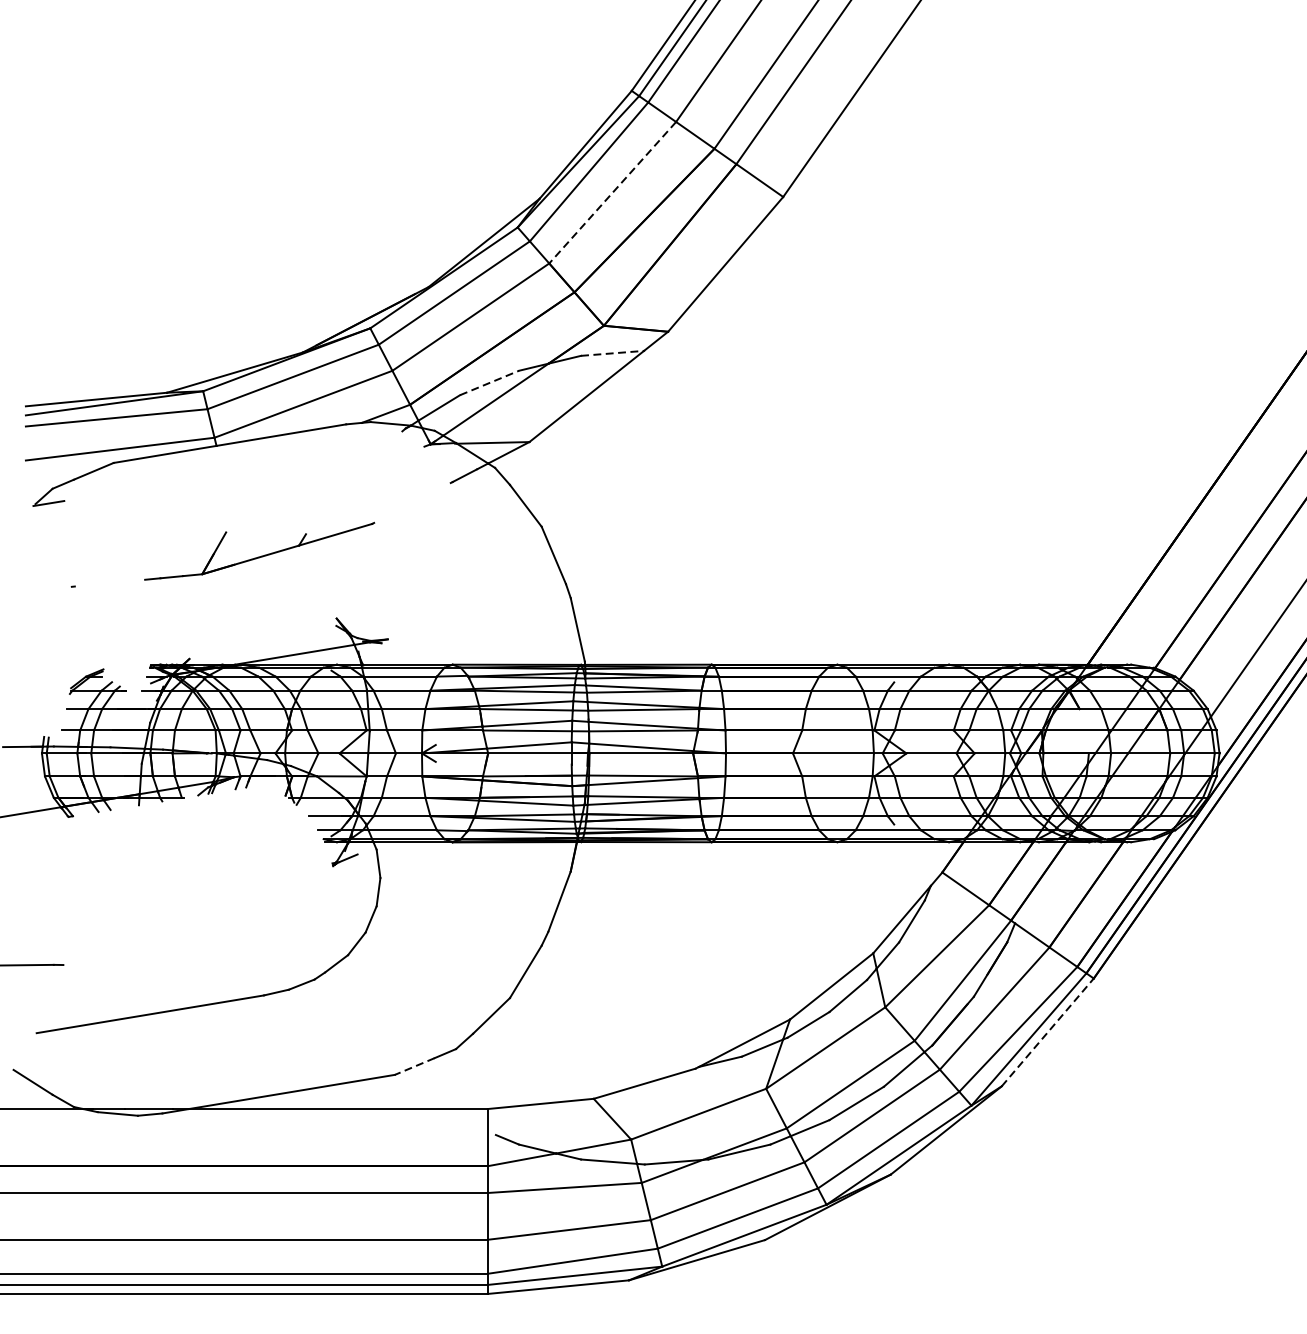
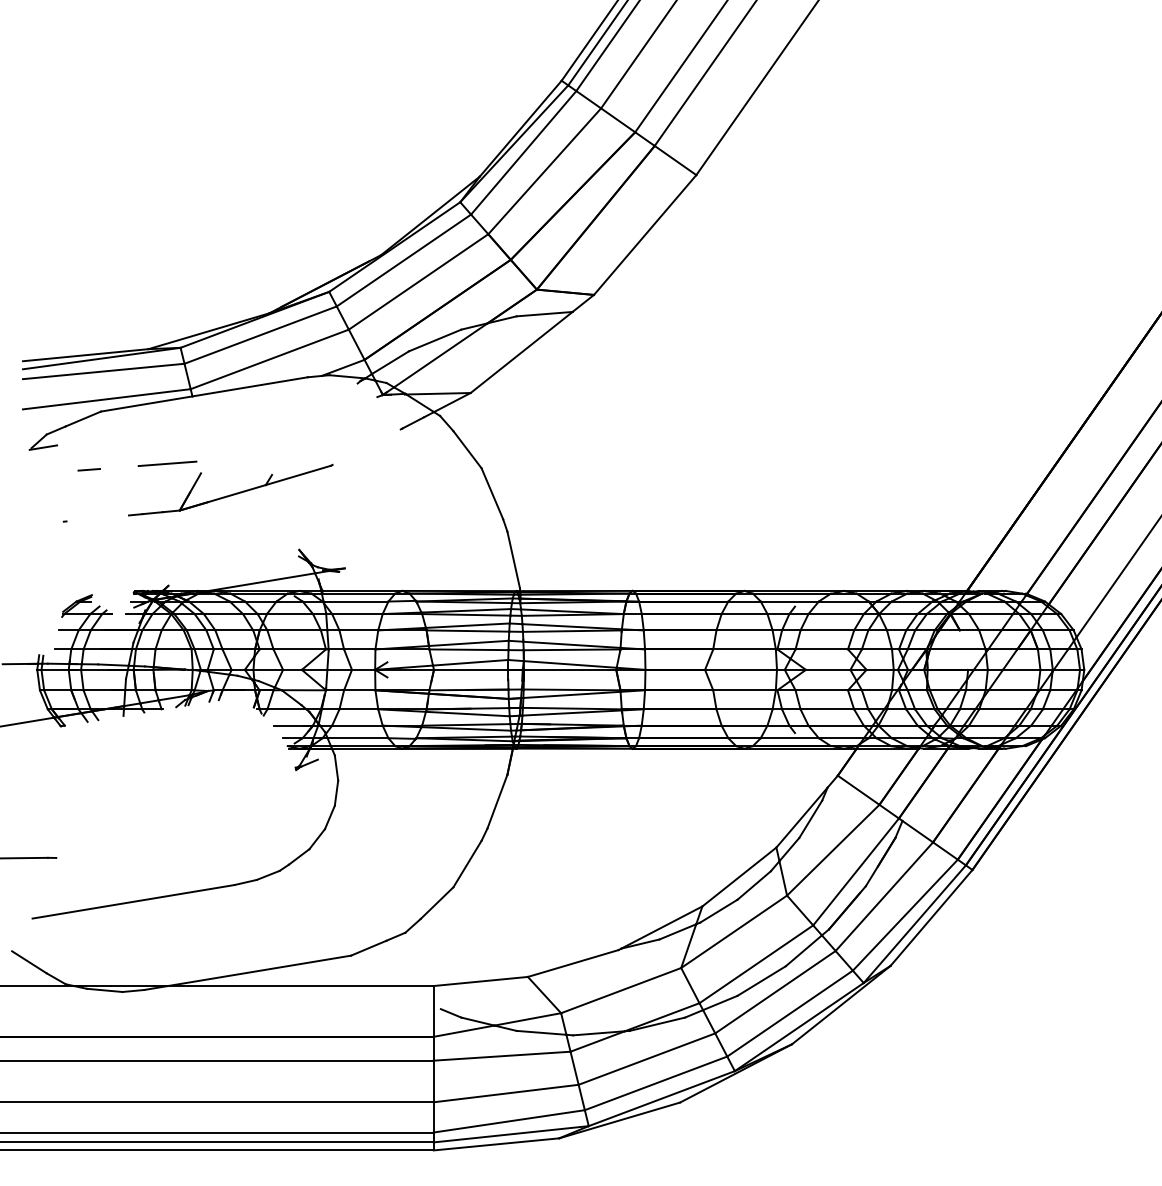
line: (612, 192) -> (544, 171), dashed -> solid
line: (613, 353) -> (545, 314), dashed -> solid
line: (489, 383) -> (435, 340), dashed -> solid
line: (188, 521) -> (167, 463), added
line: (99, 528) -> (88, 469), added
line: (1047, 1031) -> (931, 917), dashed -> solid
line: (414, 1066) -> (368, 948), dashed -> solid

